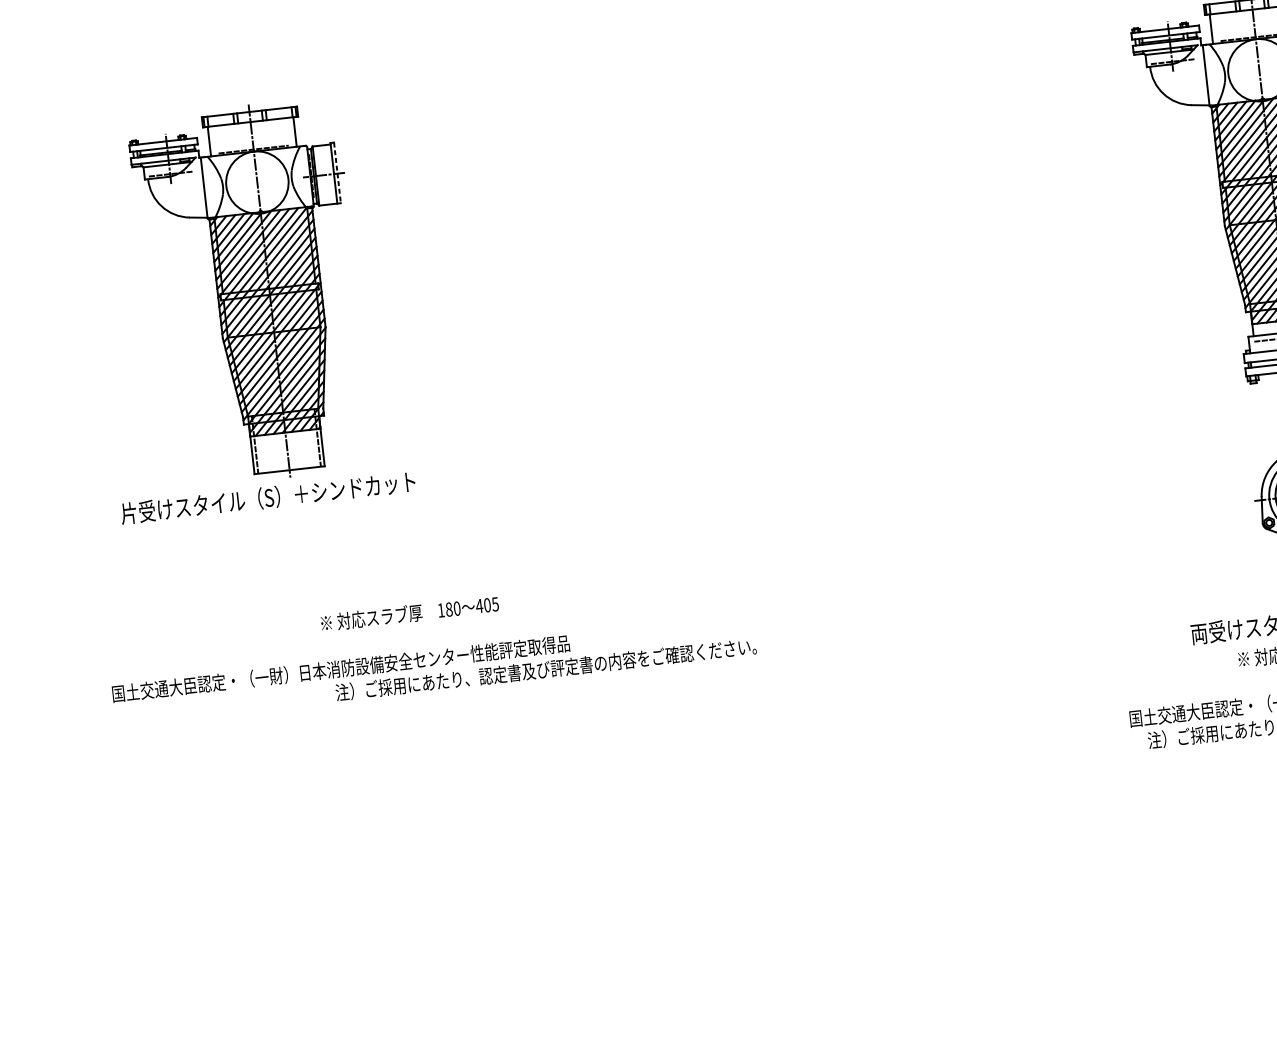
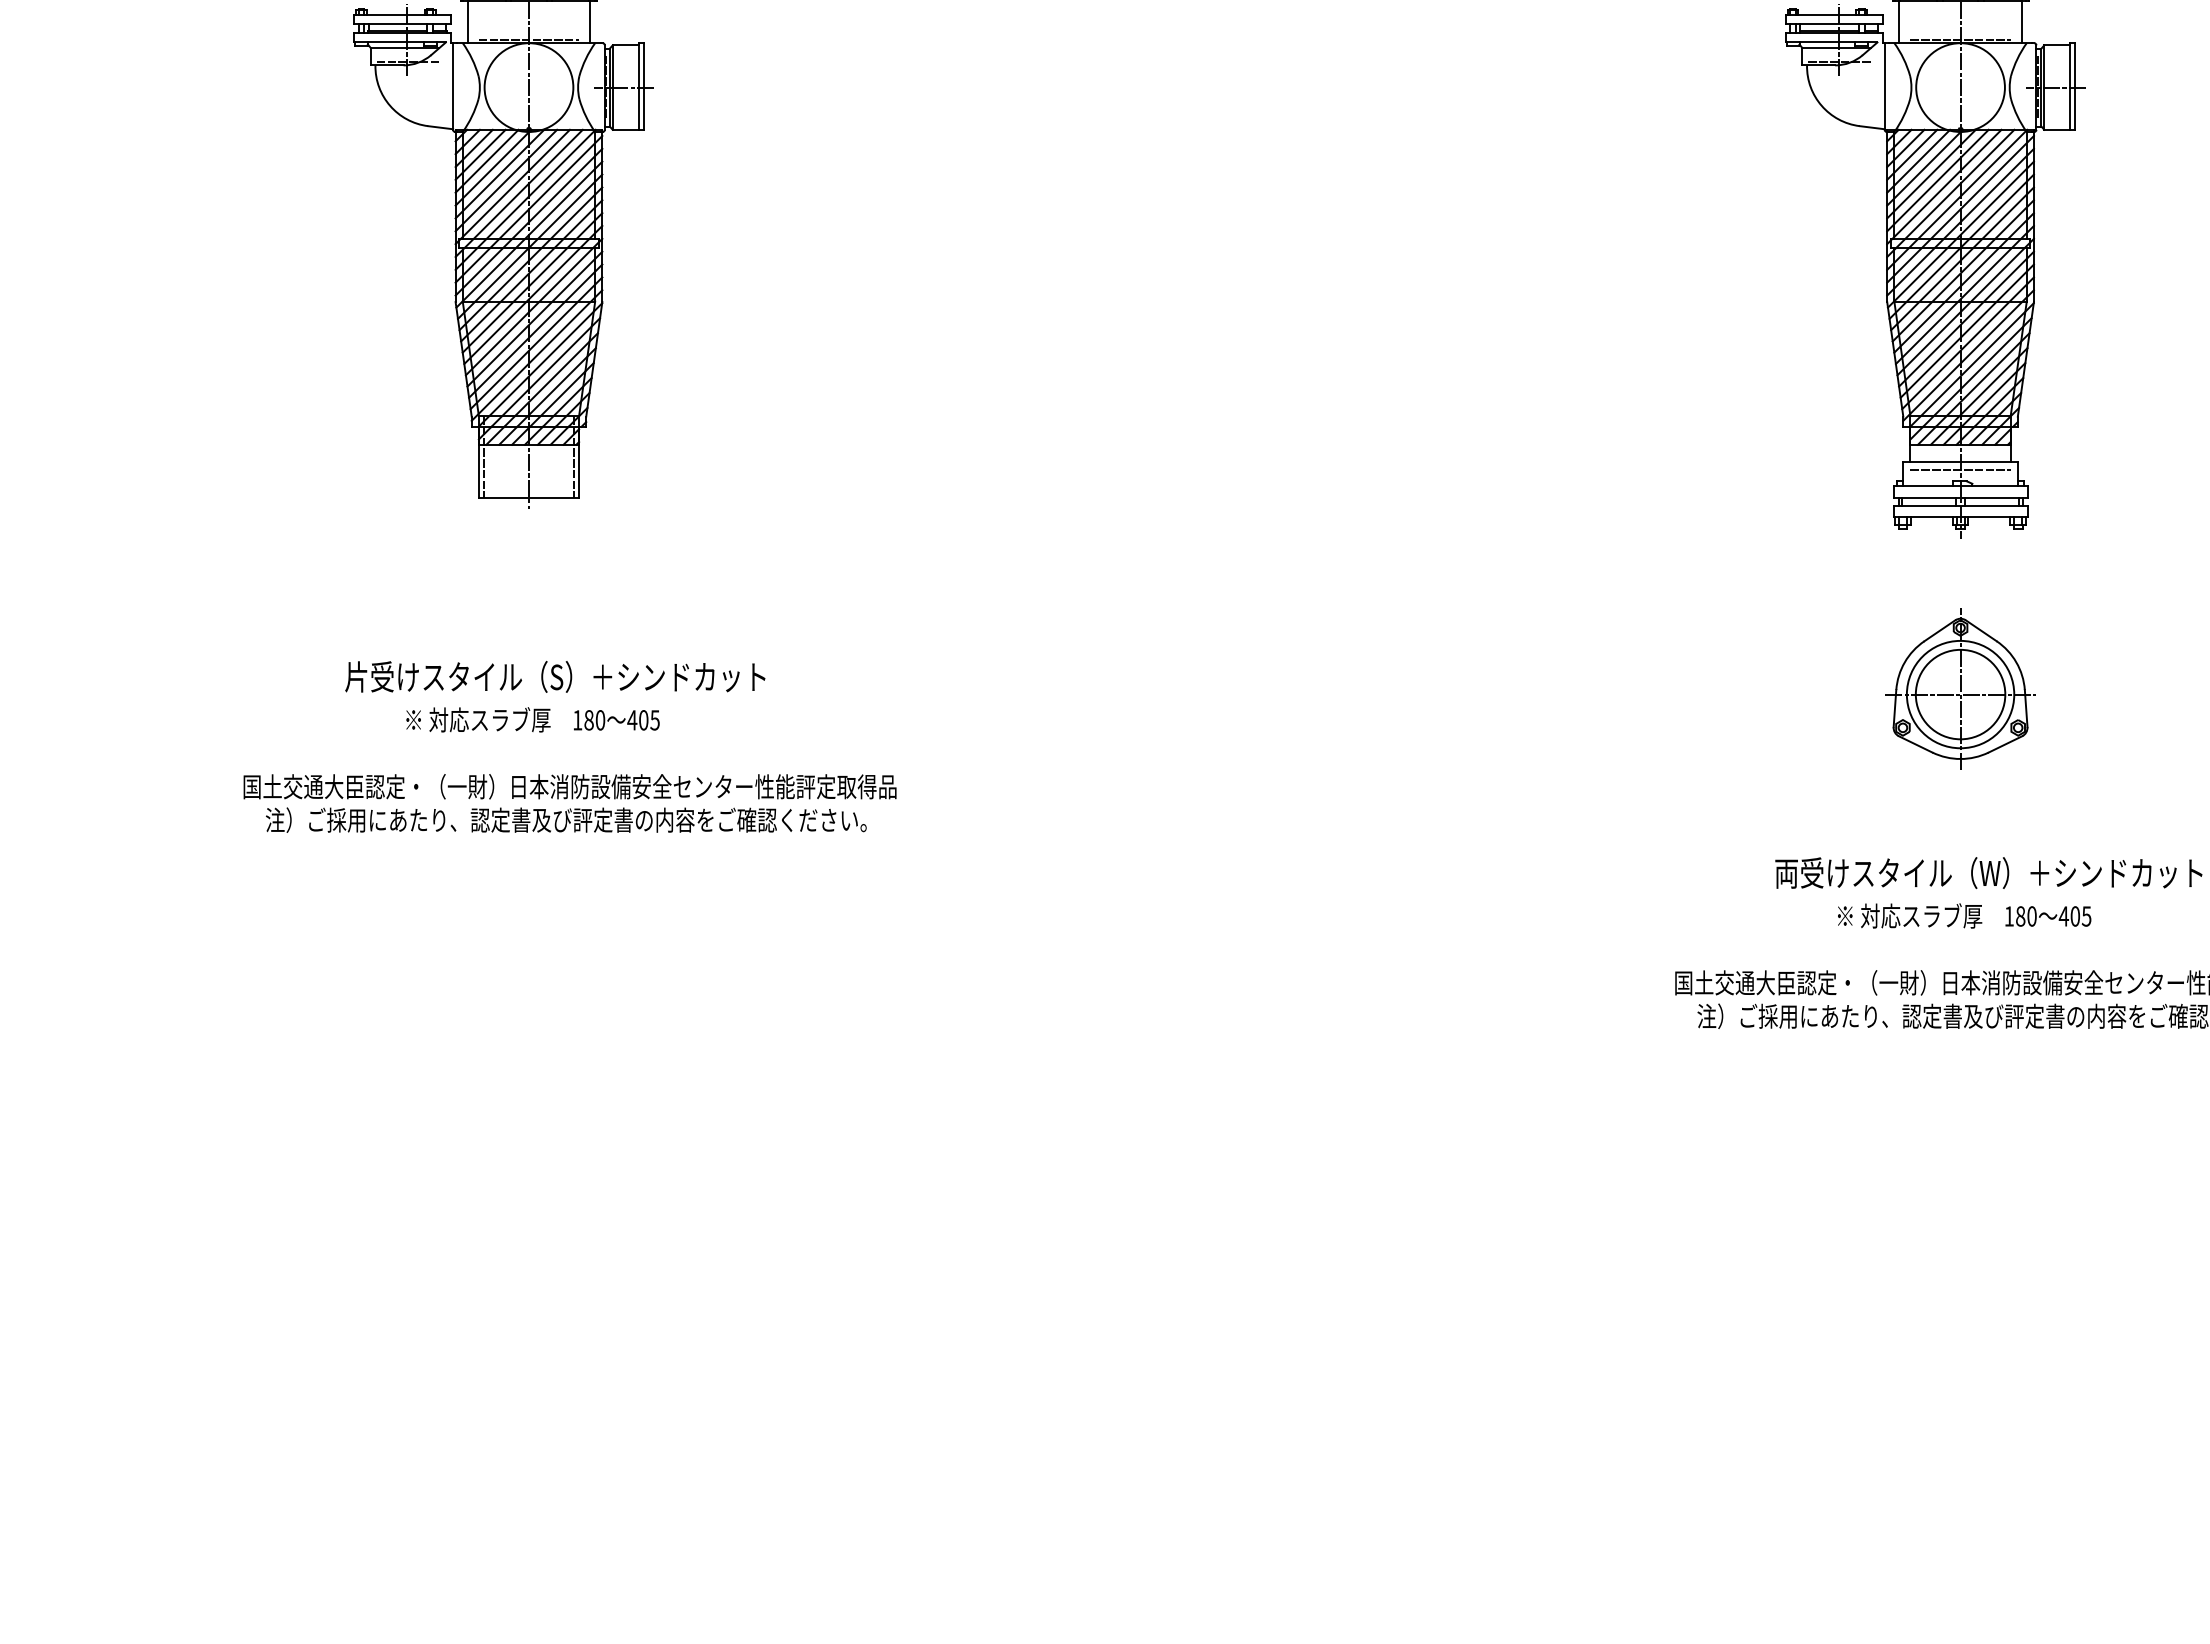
line: (337, 173) -> (643, 87), dashed -> solid
text: (268, 497) -> (555, 676), moved
text: (409, 613) -> (532, 719), moved
text: (546, 668) -> (566, 819), moved

